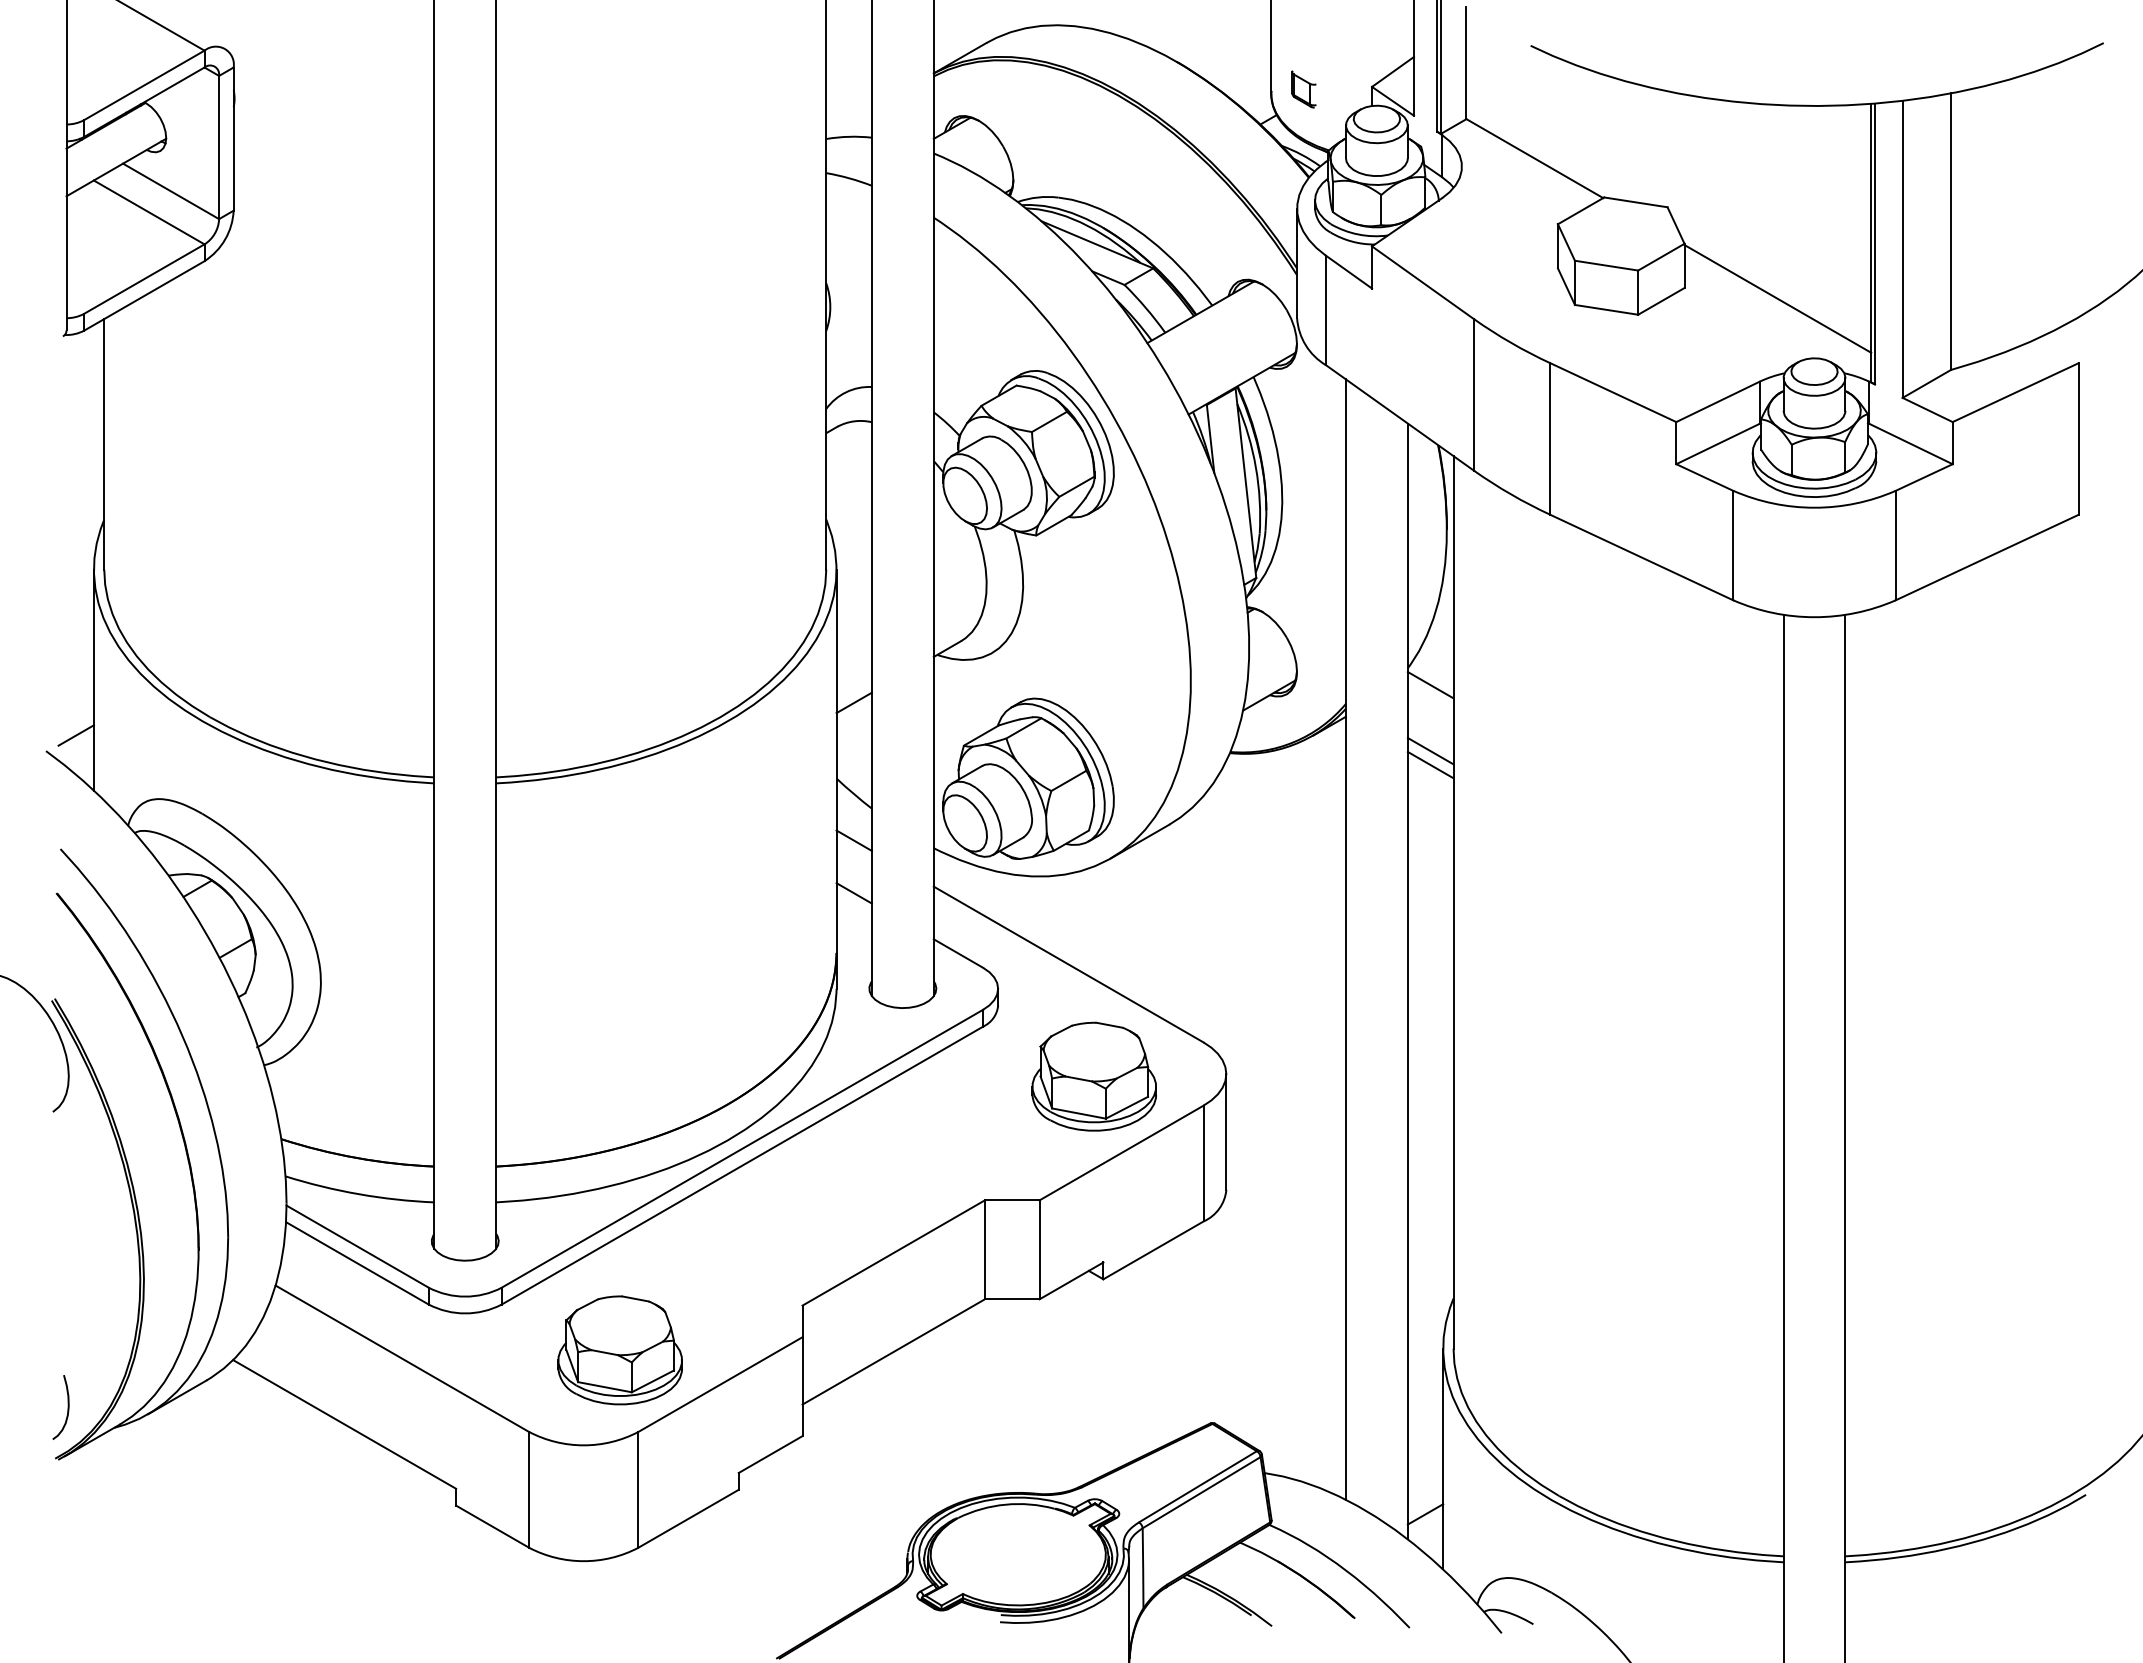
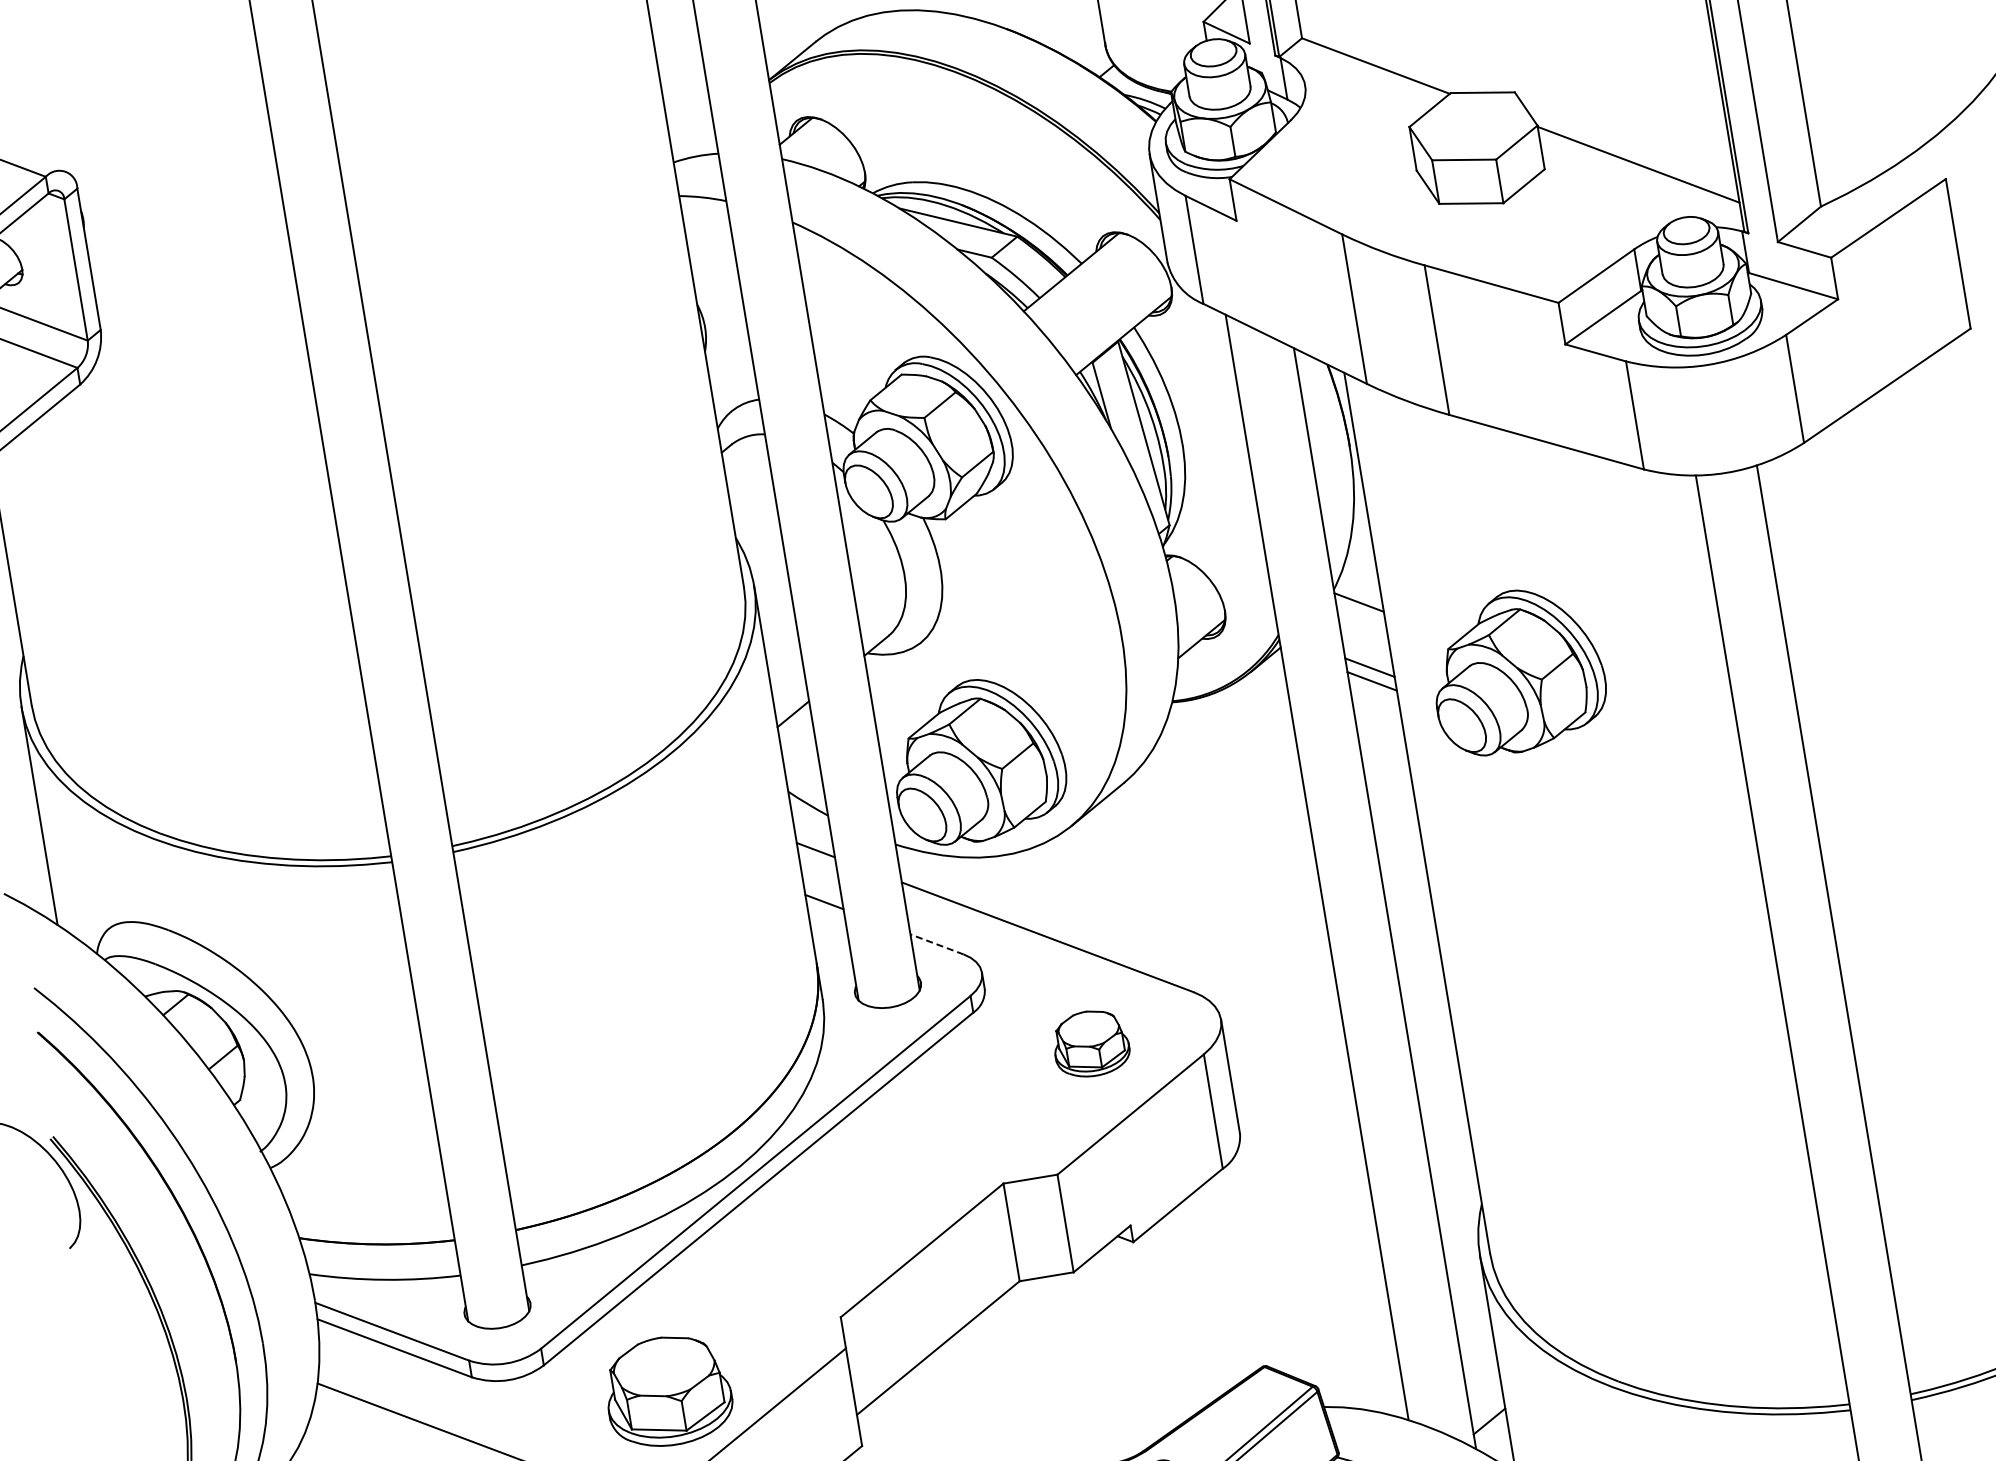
part: (1303, 89) -> (1136, 35), removed
line: (75, 735) -> (30, 873), removed
part: (1575, 778) -> (1517, 670), added
line: (957, 953) -> (936, 944), solid -> dashed
part: (1093, 1076) -> (1090, 1043), size x0.6

